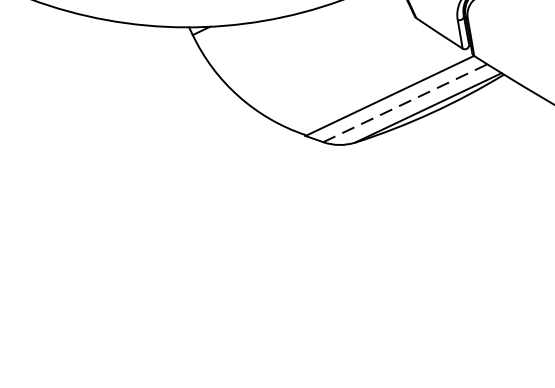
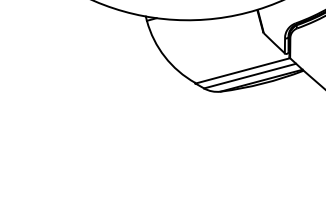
line: (406, 103) -> (250, 76), dashed -> solid

